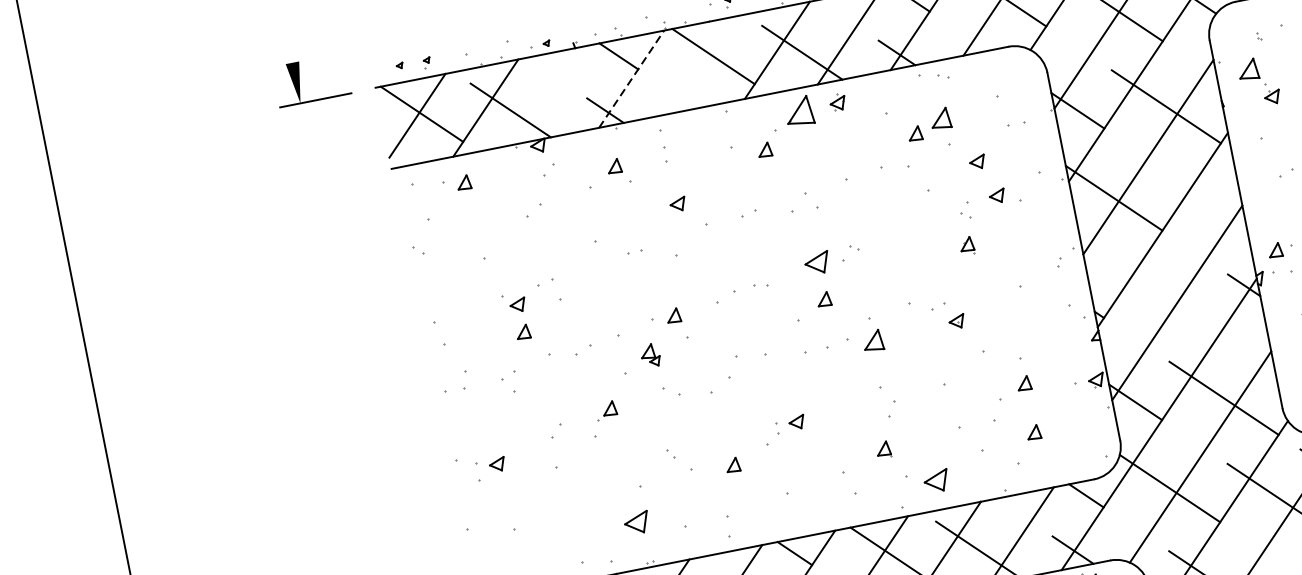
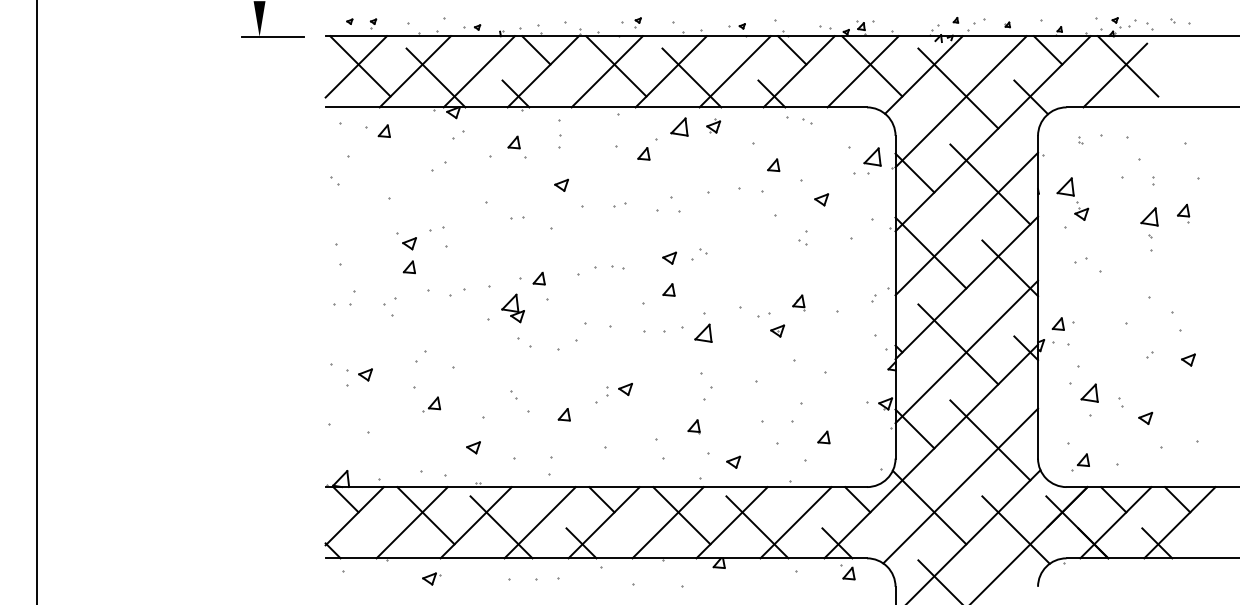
line: (703, 64) -> (606, 71), added
line: (631, 78) -> (543, 71), dashed -> solid
part: (1258, 81) -> (1072, 198), moved
line: (557, 93) -> (478, 71), added
part: (799, 110) -> (679, 126), size x0.71
part: (940, 118) -> (872, 156), moved
part: (997, 195) -> (832, 231), removed
line: (1208, 197) -> (1010, 268), added
part: (966, 245) -> (798, 302), moved
part: (817, 262) -> (669, 257), size x0.62
line: (1166, 296) -> (958, 344), added
part: (649, 355) -> (512, 308), size x1.43
part: (1023, 383) -> (823, 394), removed
part: (606, 410) -> (431, 404), moved
part: (936, 480) -> (733, 461), size x0.62
part: (636, 523) -> (473, 447), size x0.62

